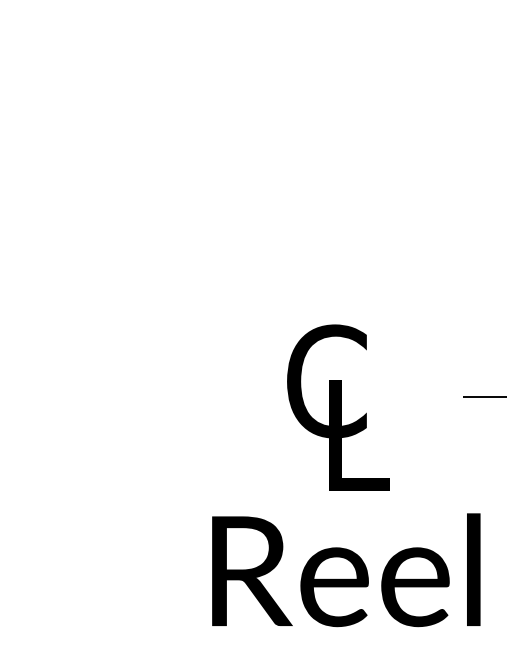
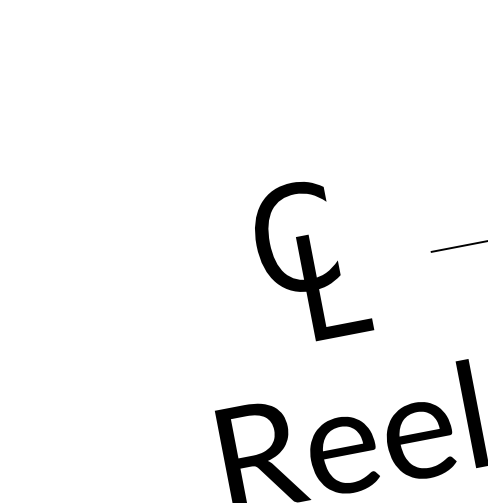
text: (338, 407) -> (310, 260), moved

